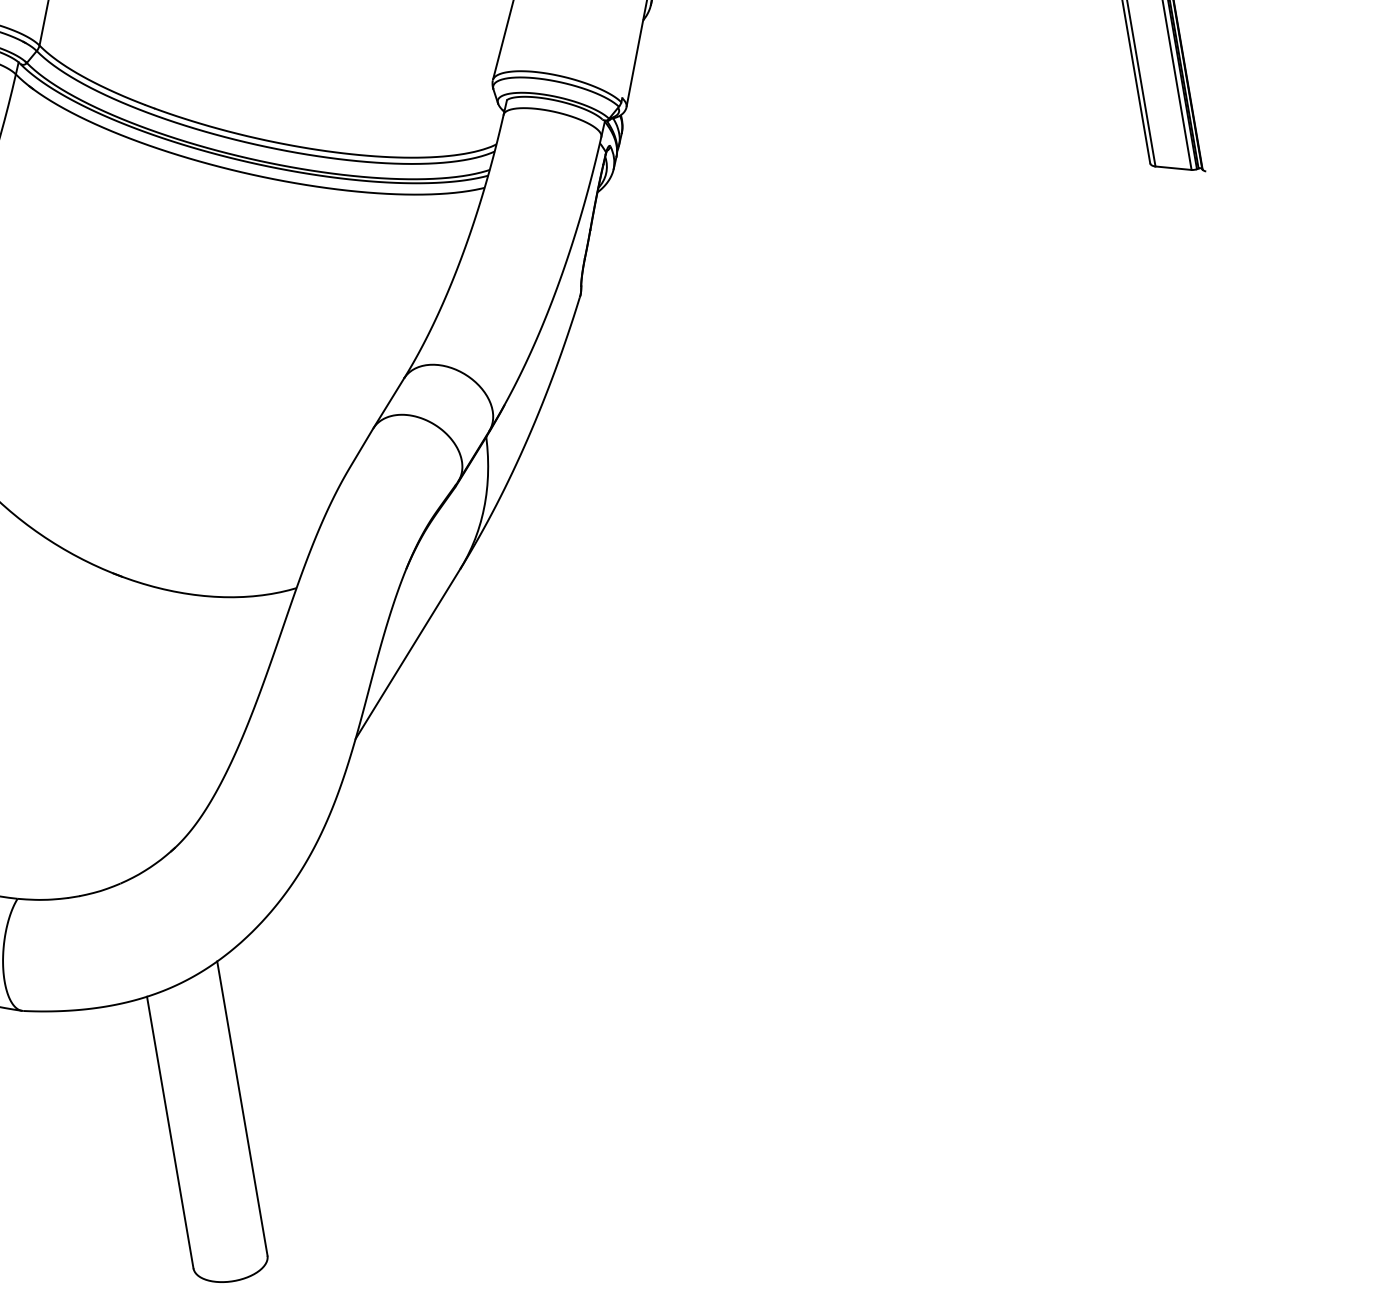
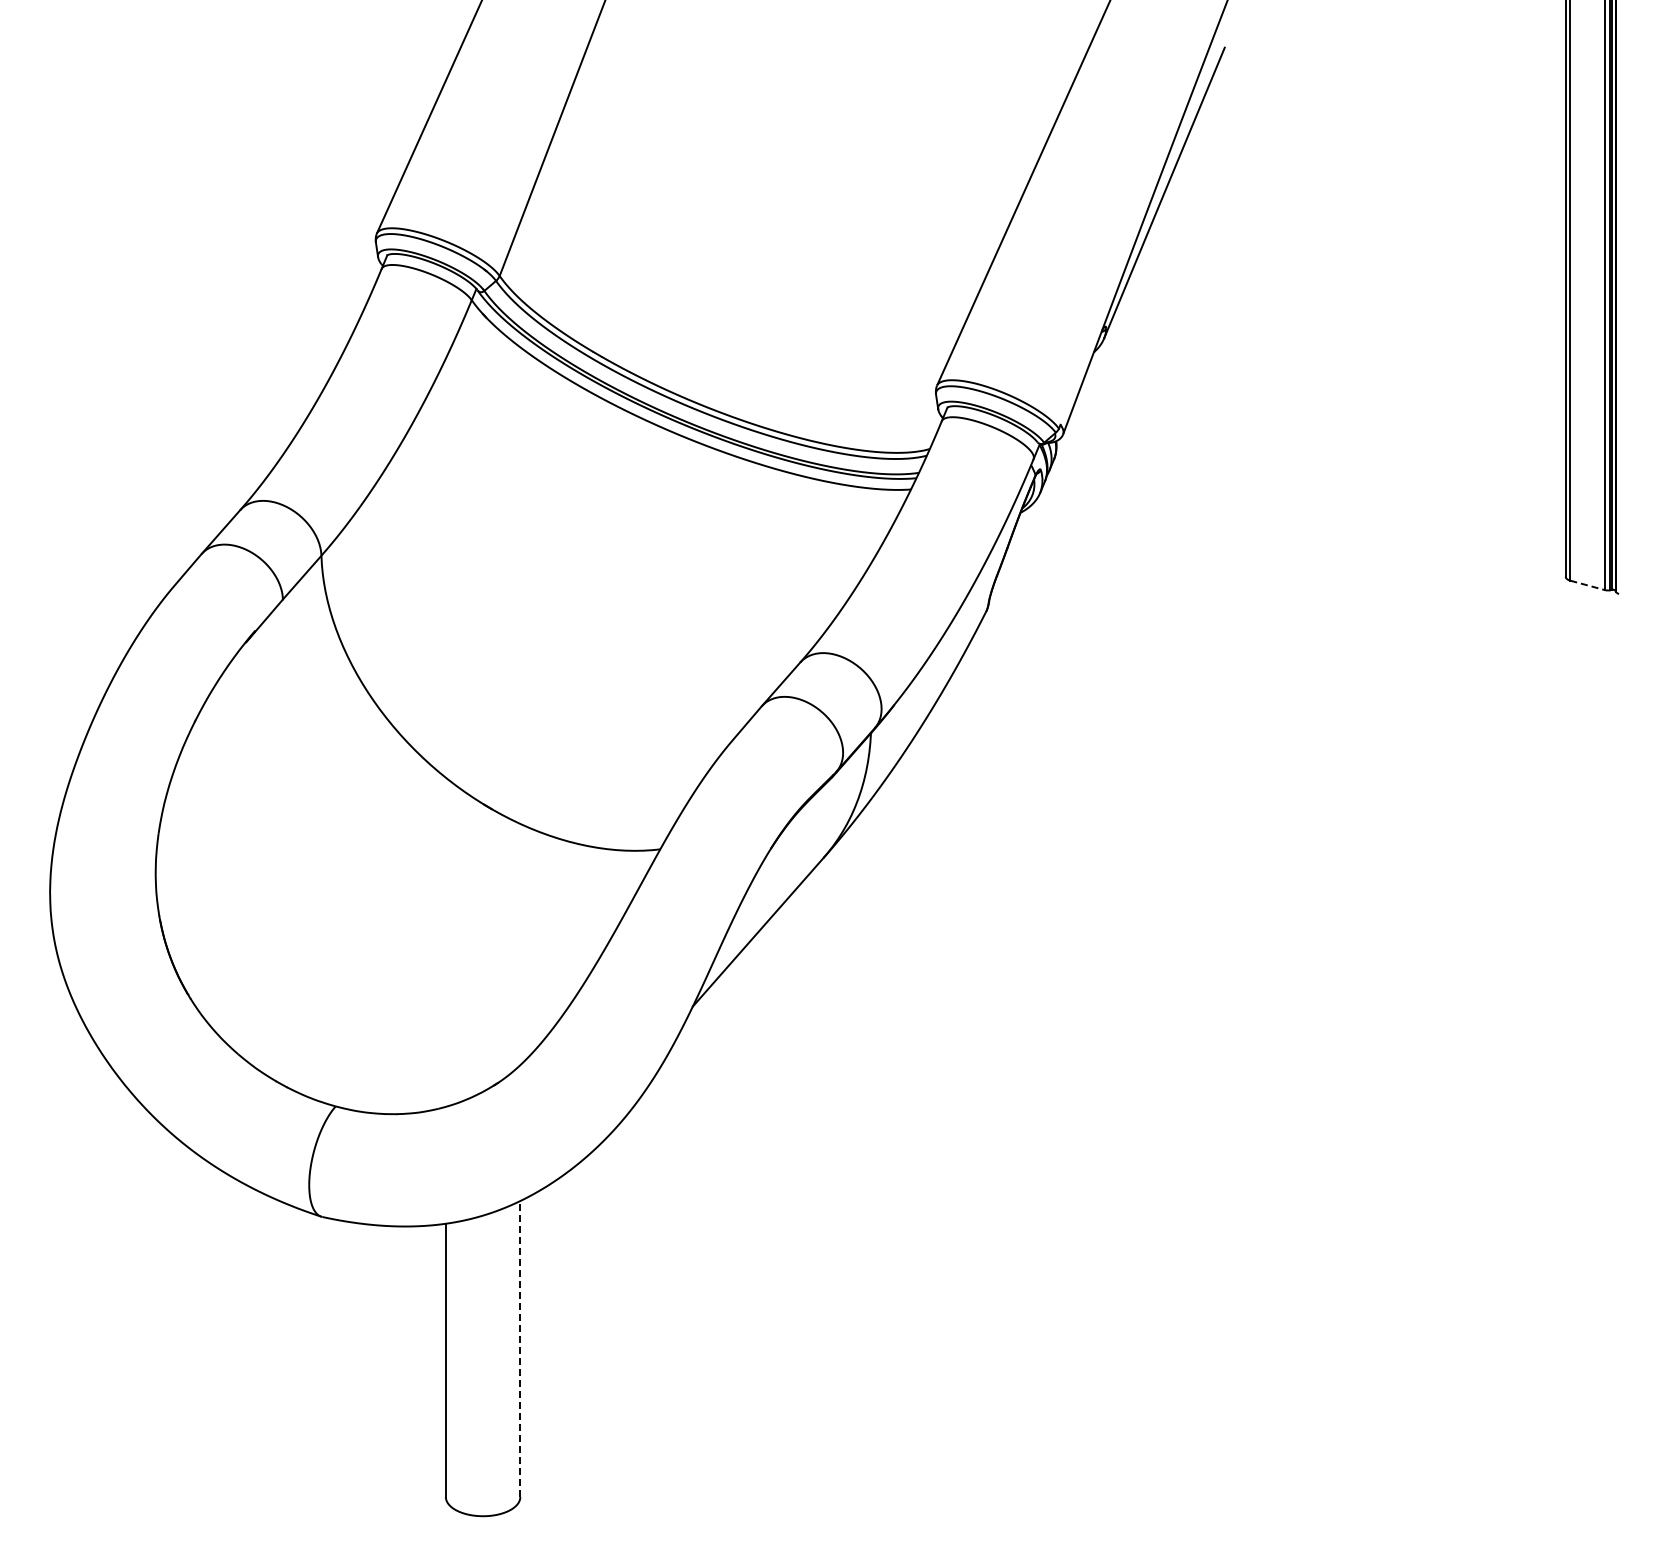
line: (1173, 168) -> (1587, 585), solid -> dashed
line: (242, 1108) -> (520, 1348), solid -> dashed

